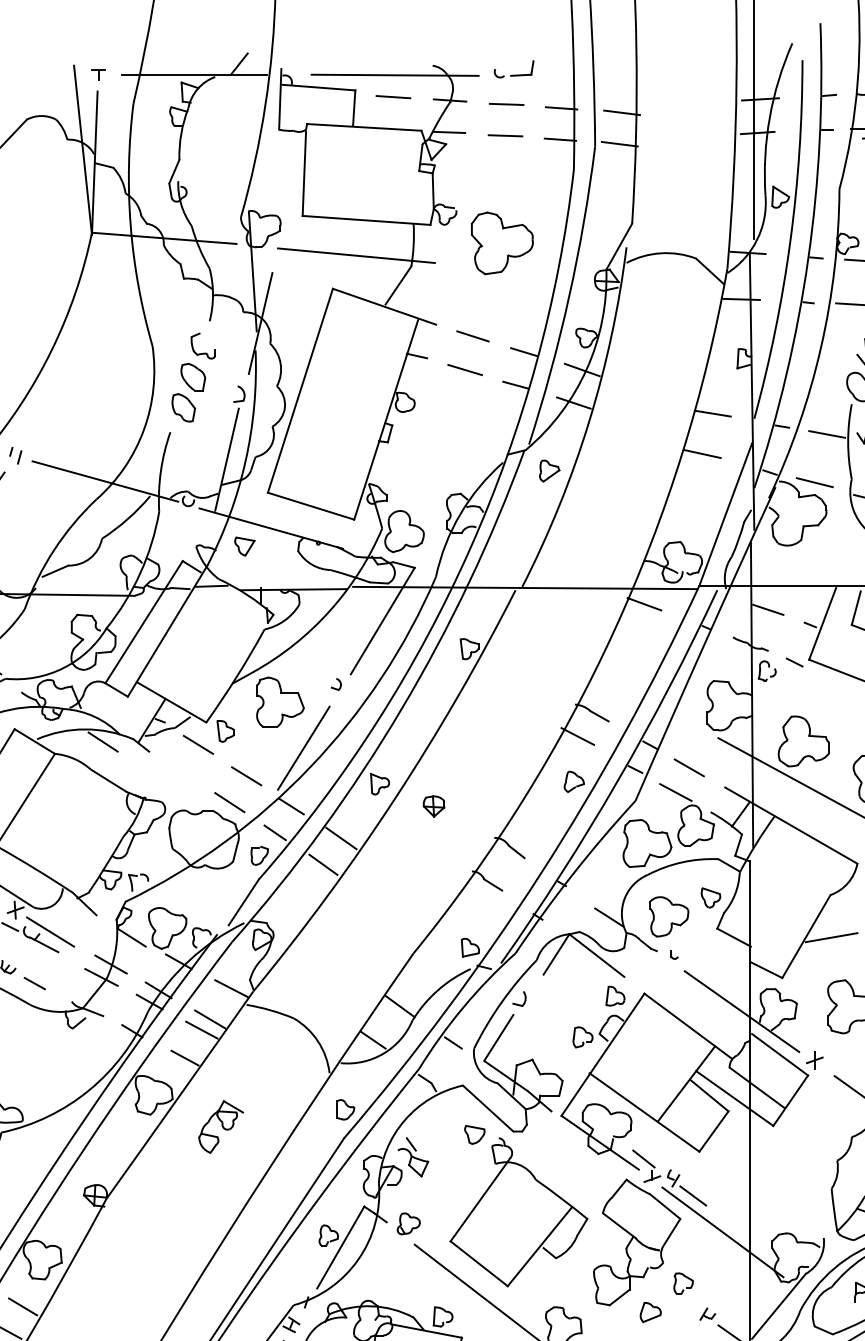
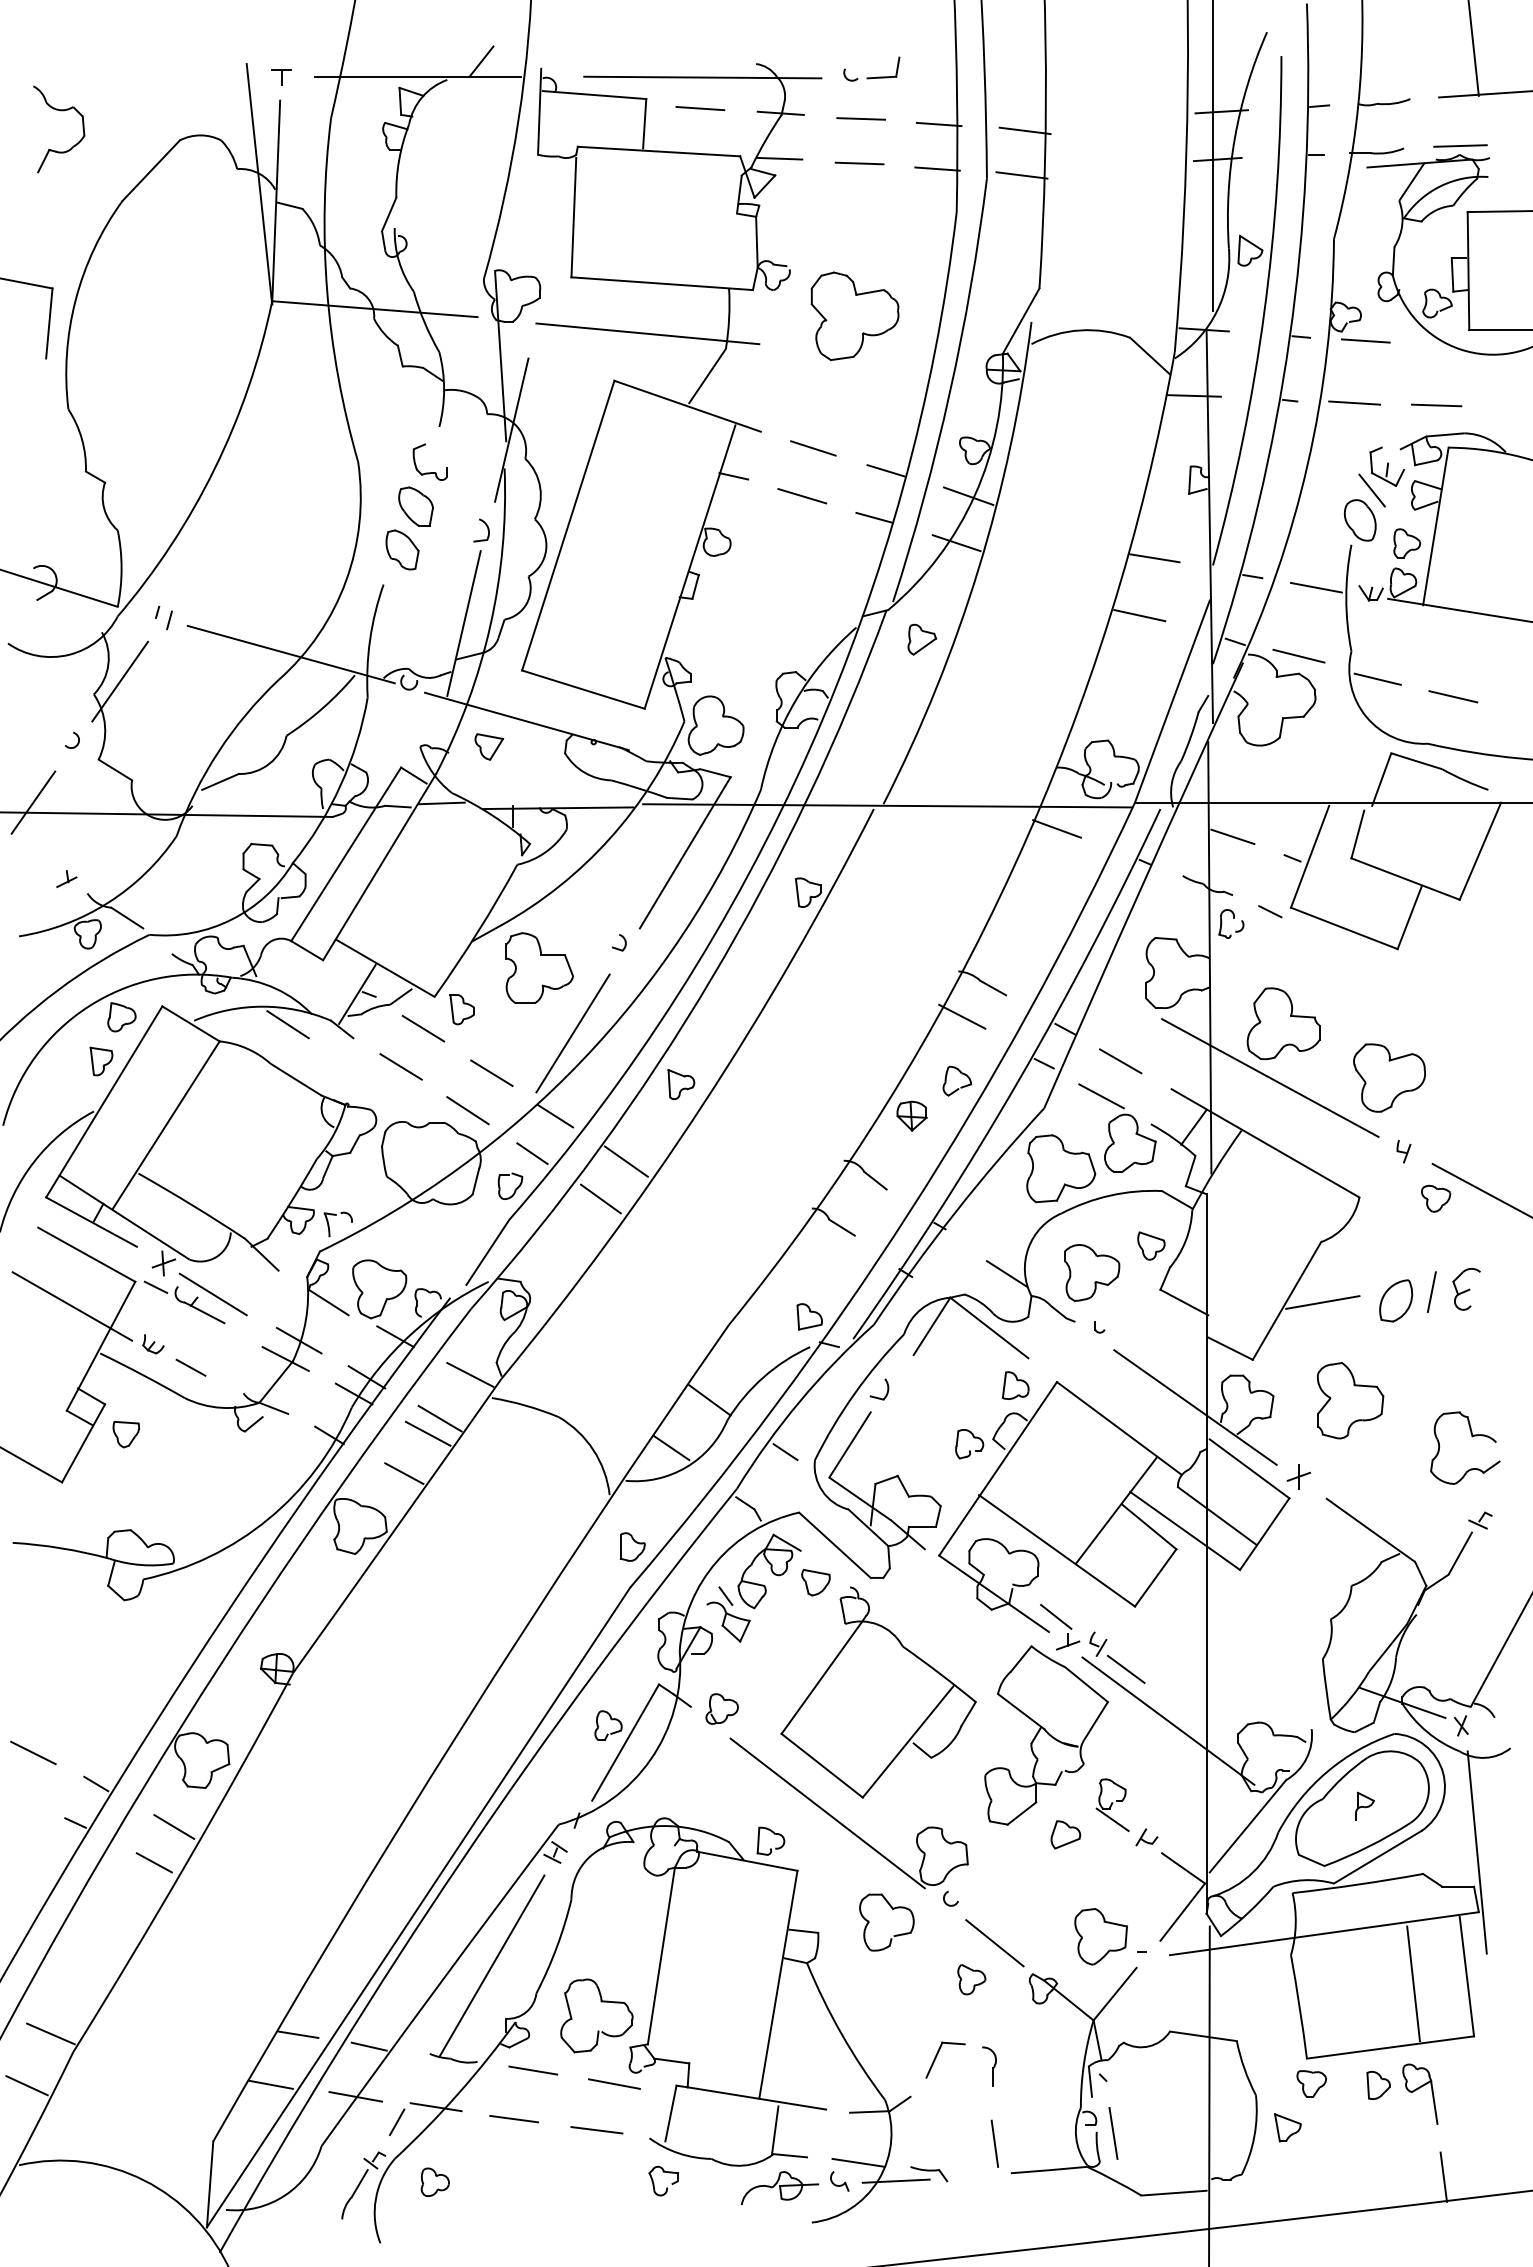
line: (182, 771) -> (400, 1066), added
part: (433, 806) -> (911, 1115), moved
part: (221, 1127) -> (769, 1571), moved
line: (683, 1301) -> (1112, 1819), added

